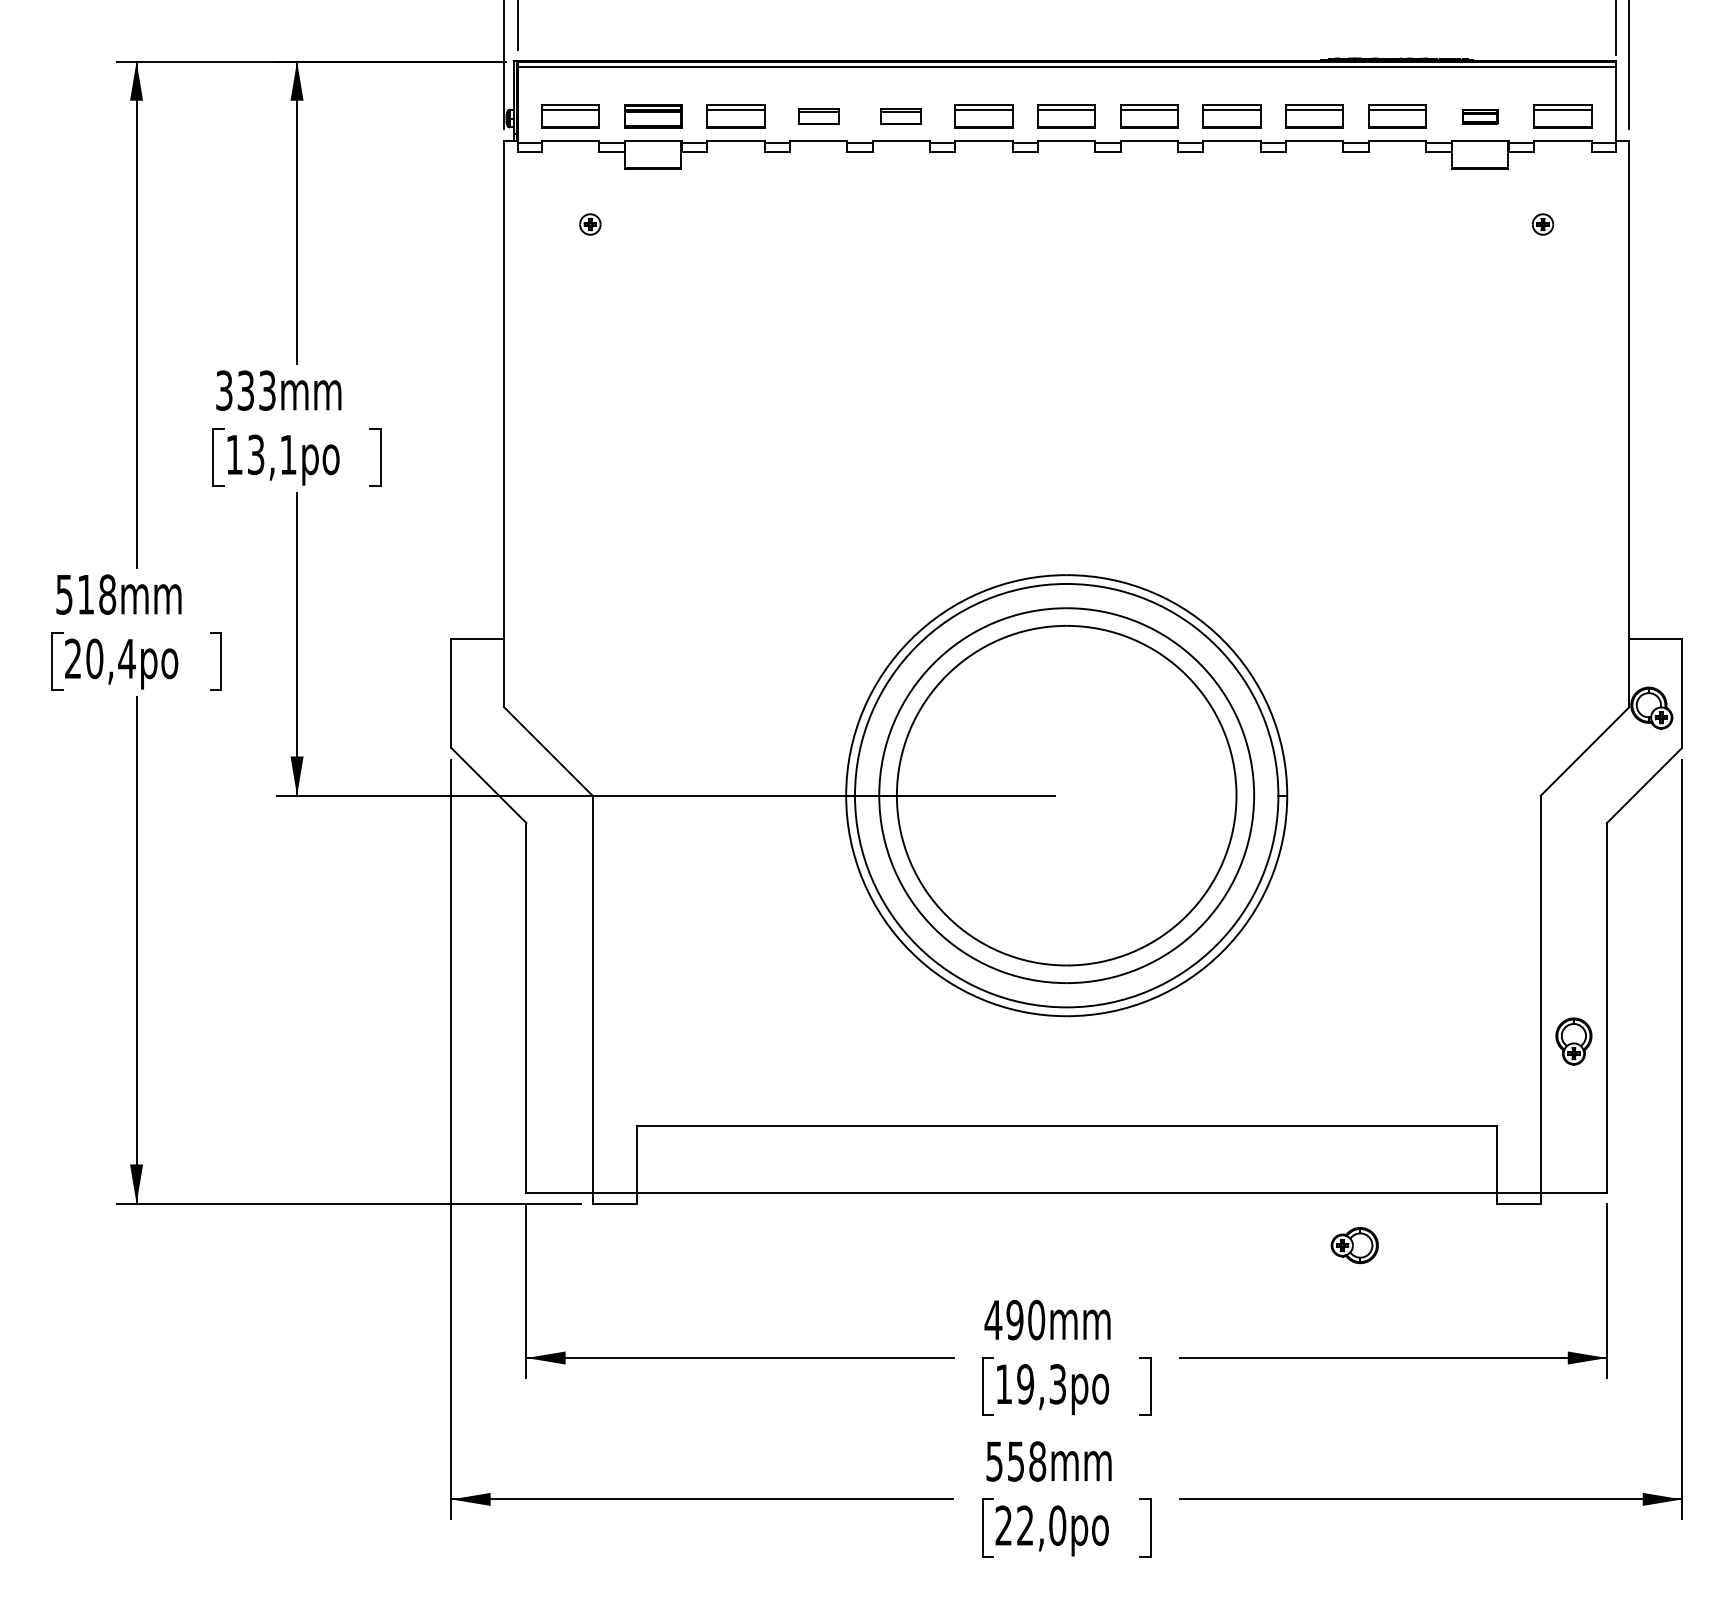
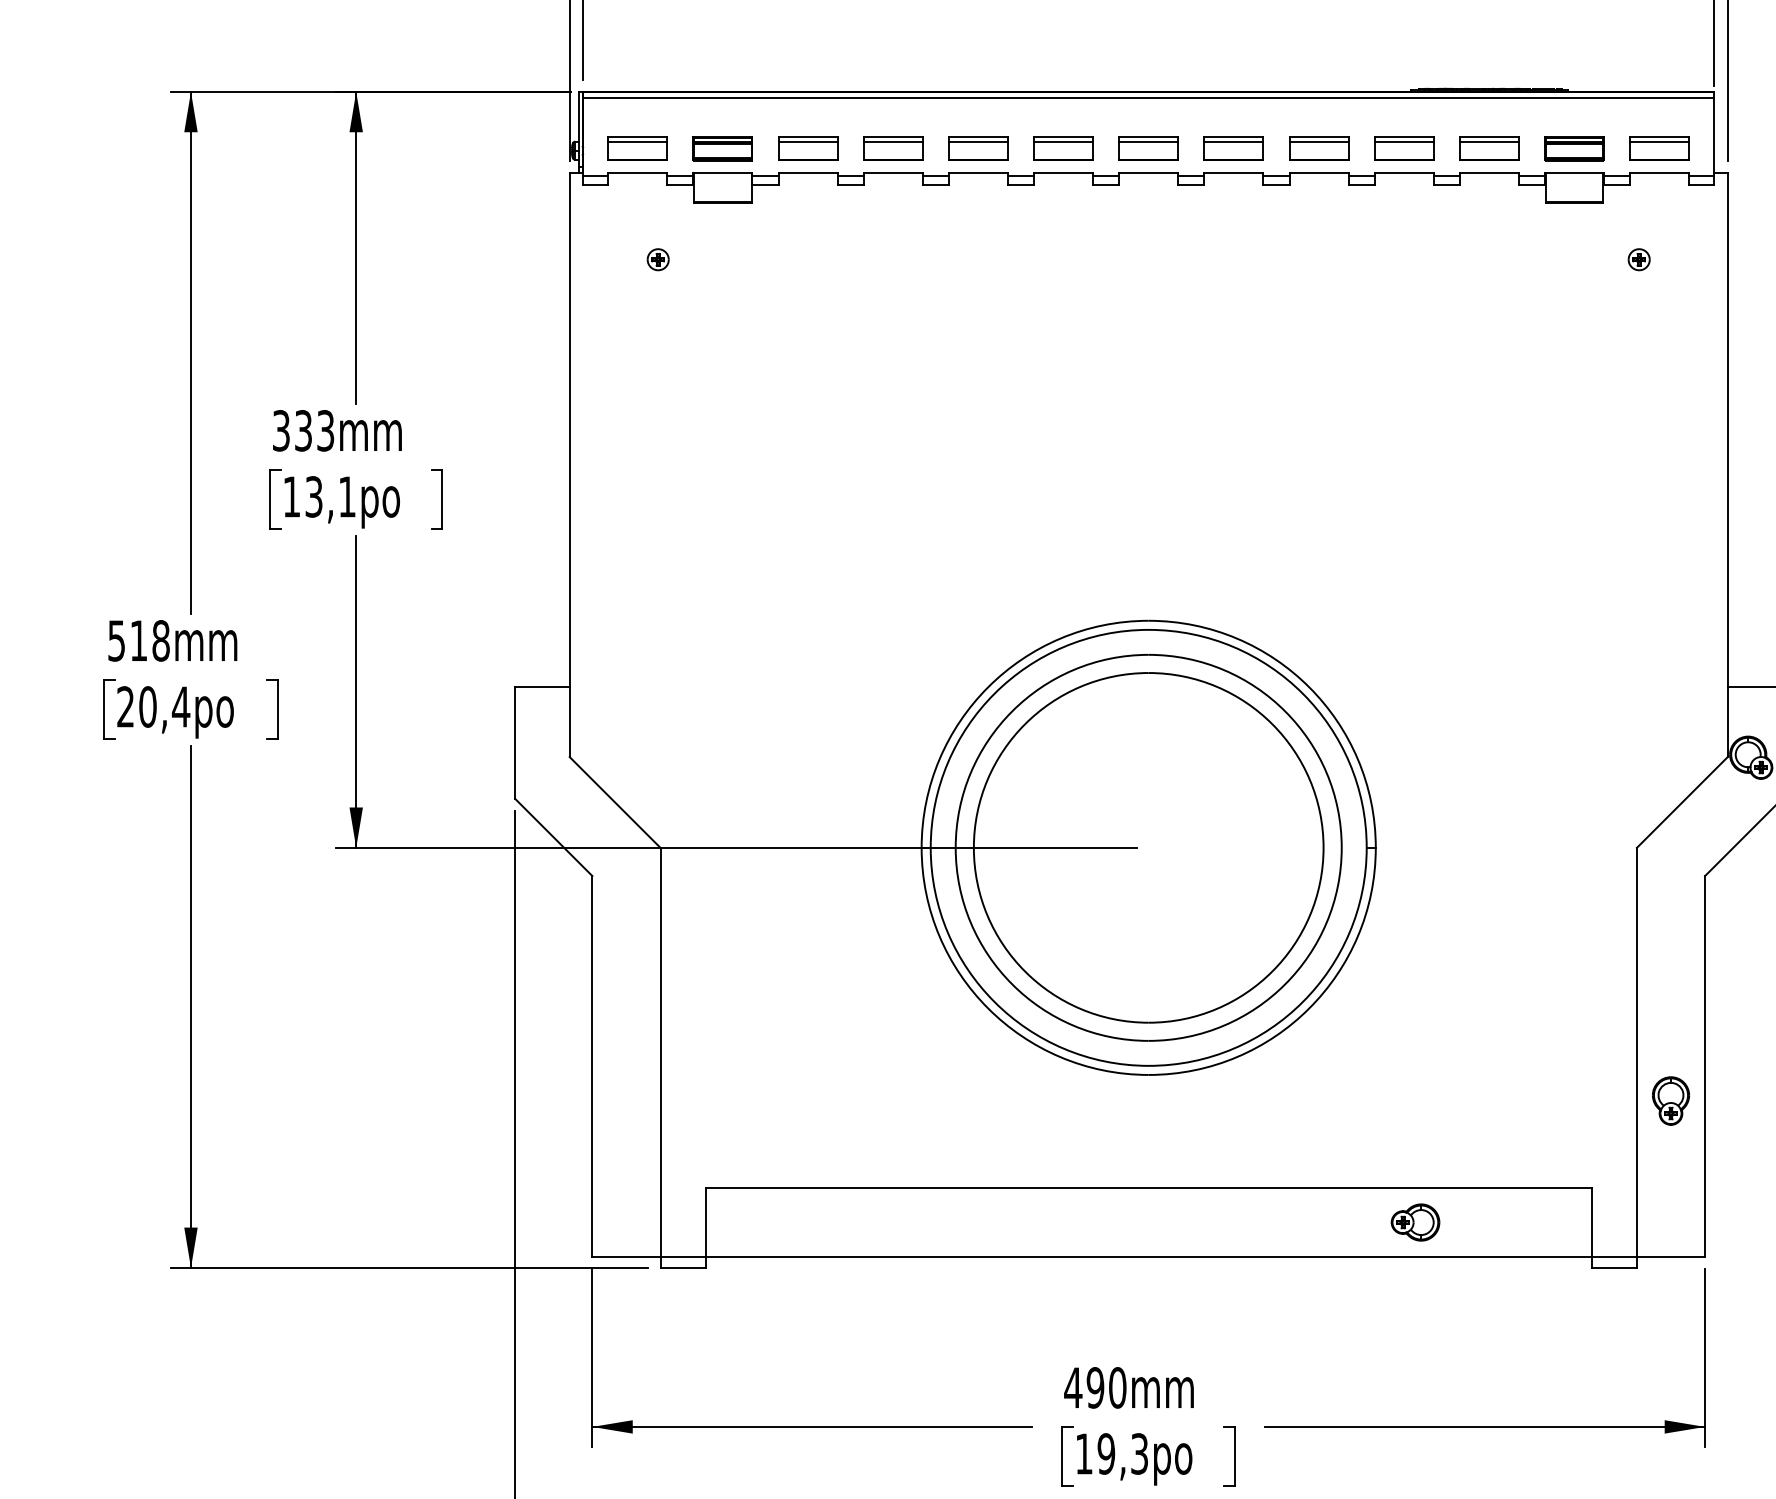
part: (818, 116) -> (893, 148), size x1.43
part: (901, 116) -> (978, 148), size x1.43
part: (1480, 116) -> (1574, 148), size x1.67
part: (1354, 1245) -> (1415, 1222), moved

